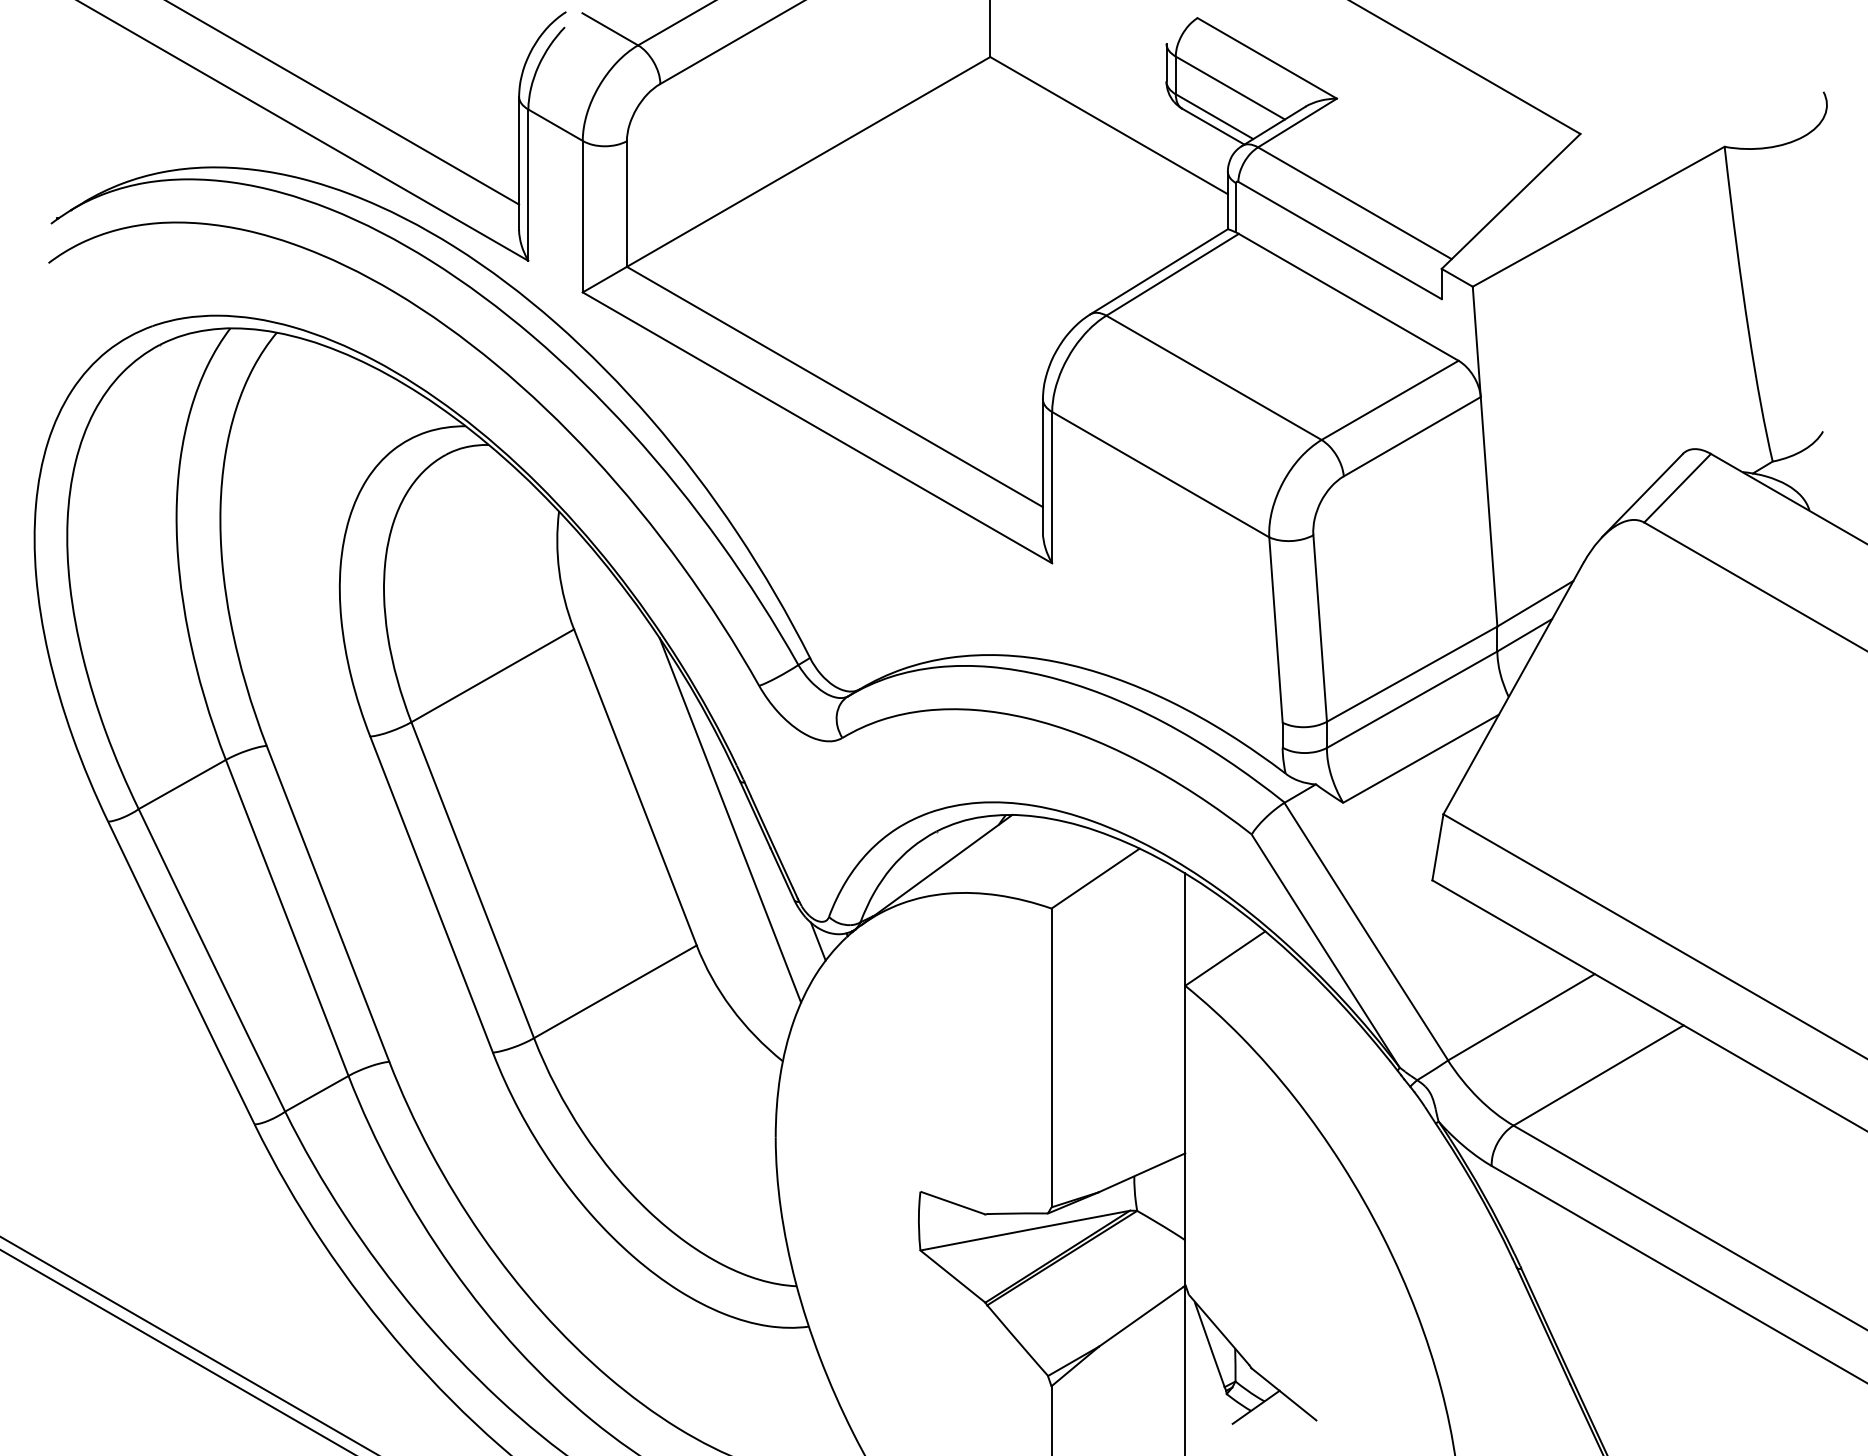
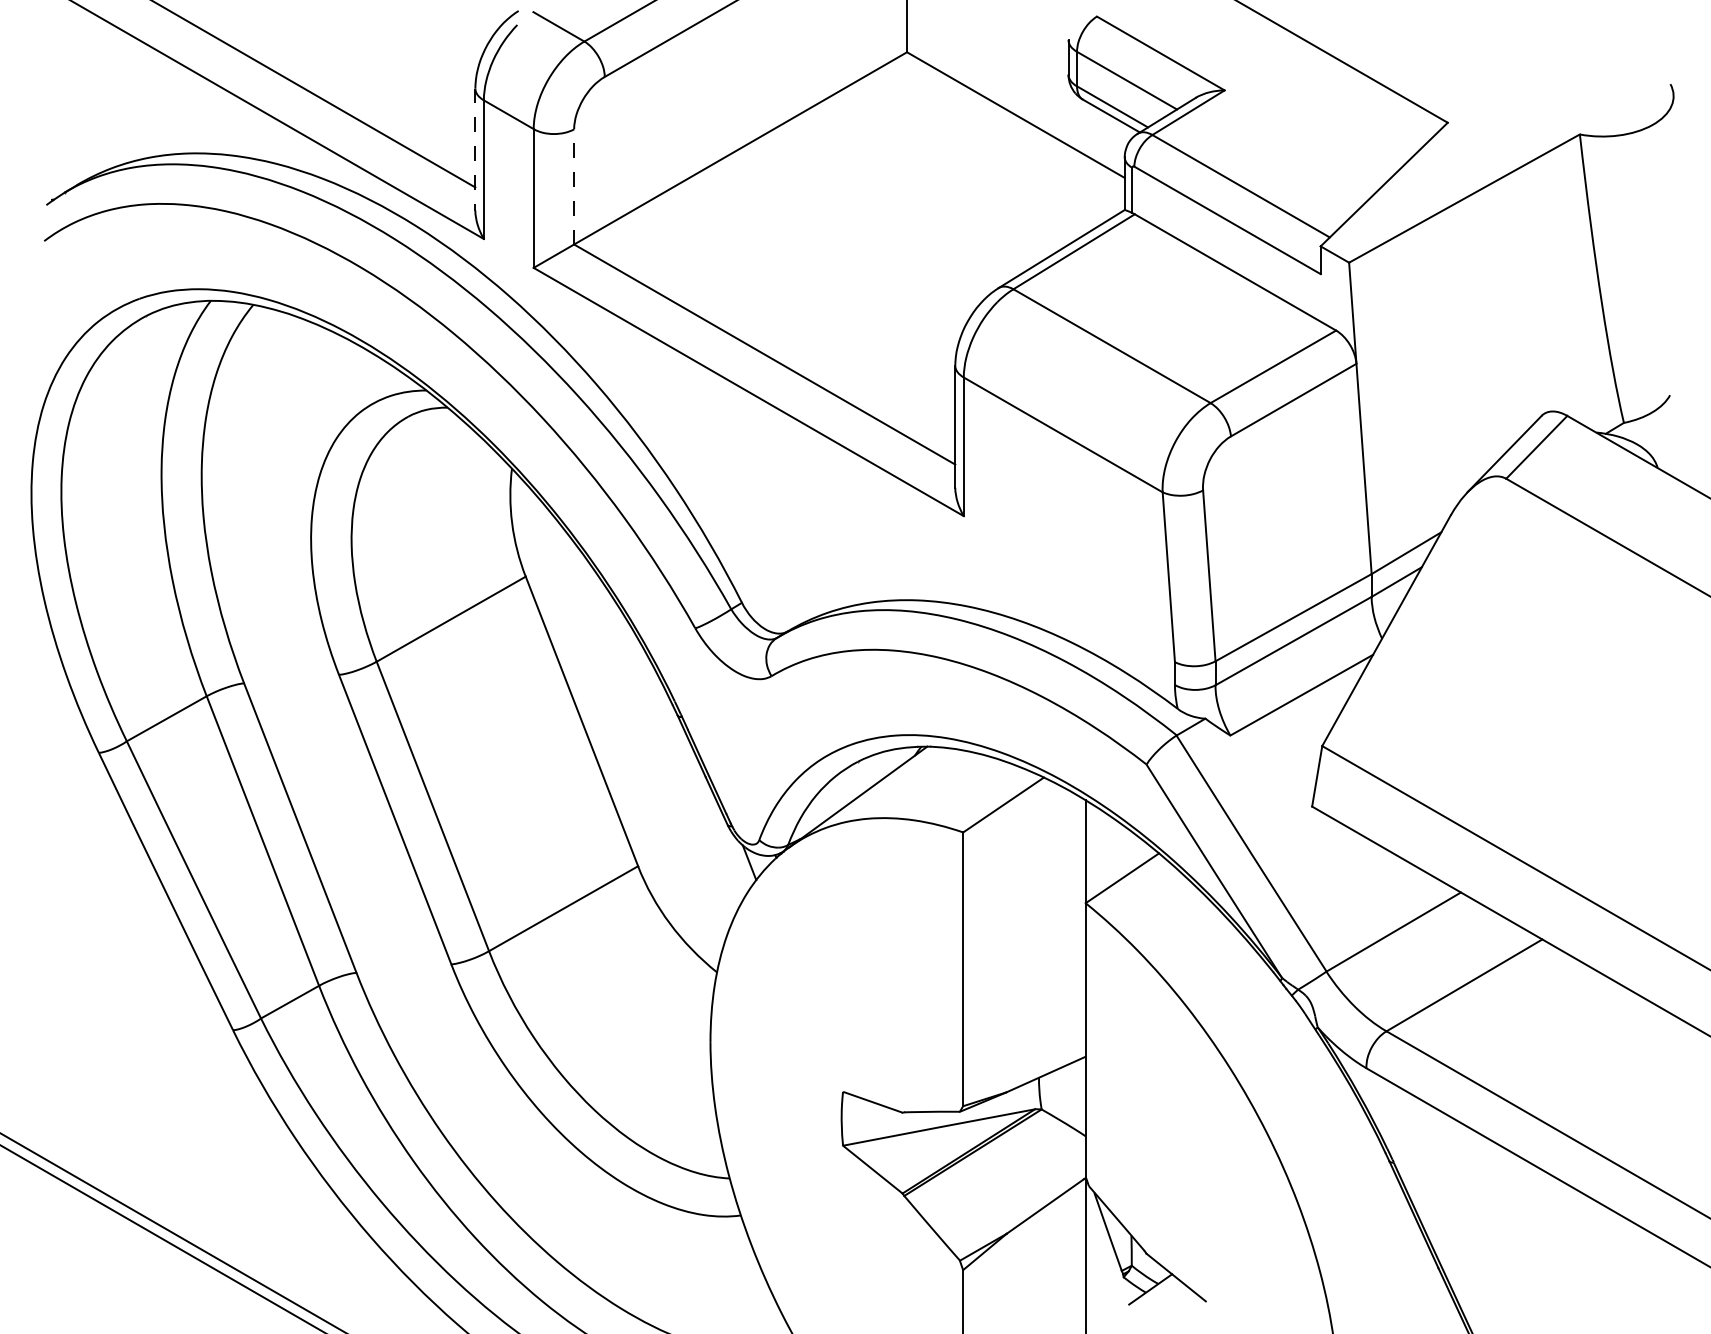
line: (519, 163) -> (475, 149), solid -> dashed
line: (626, 204) -> (573, 187), solid -> dashed
line: (730, 820) -> (669, 751), removed

